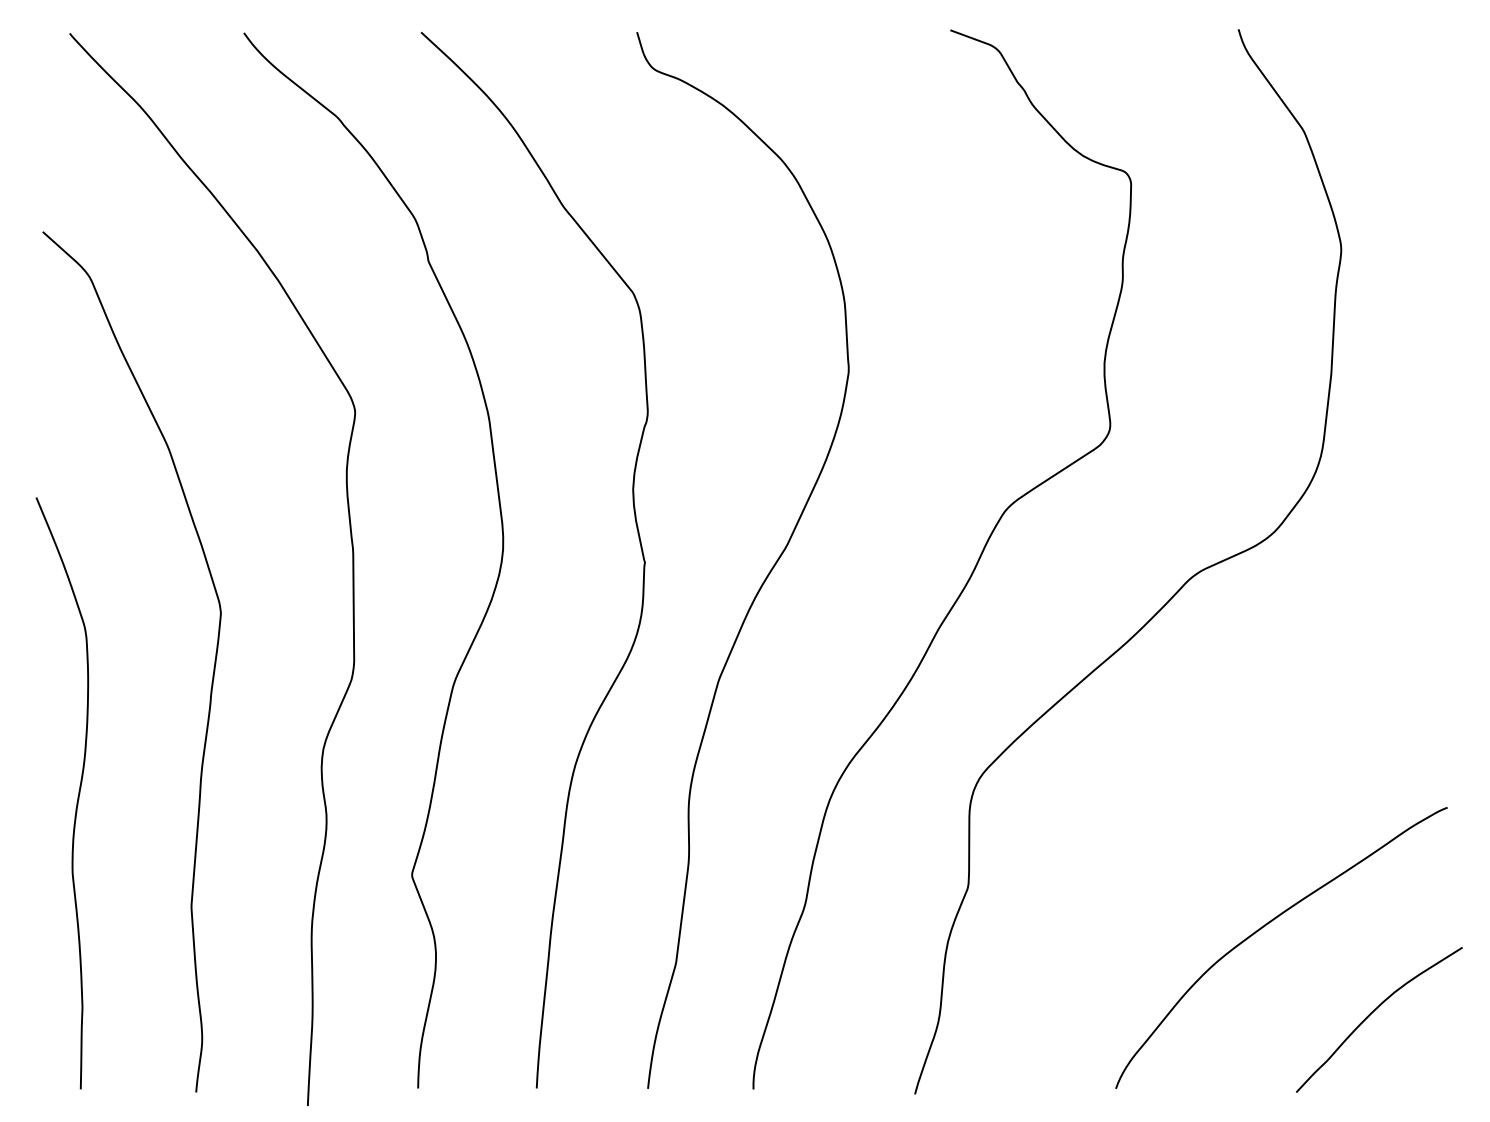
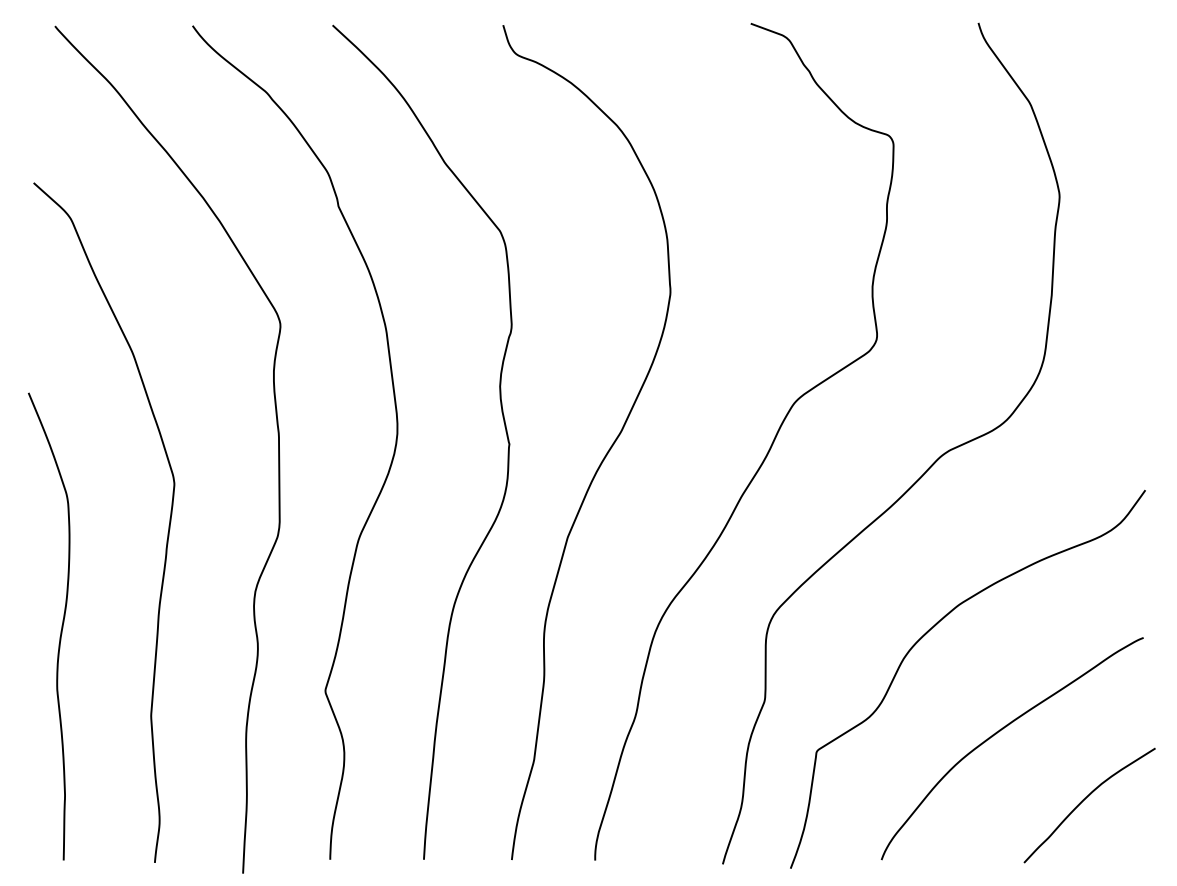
curve: (1172, 803) -> (926, 634), added

